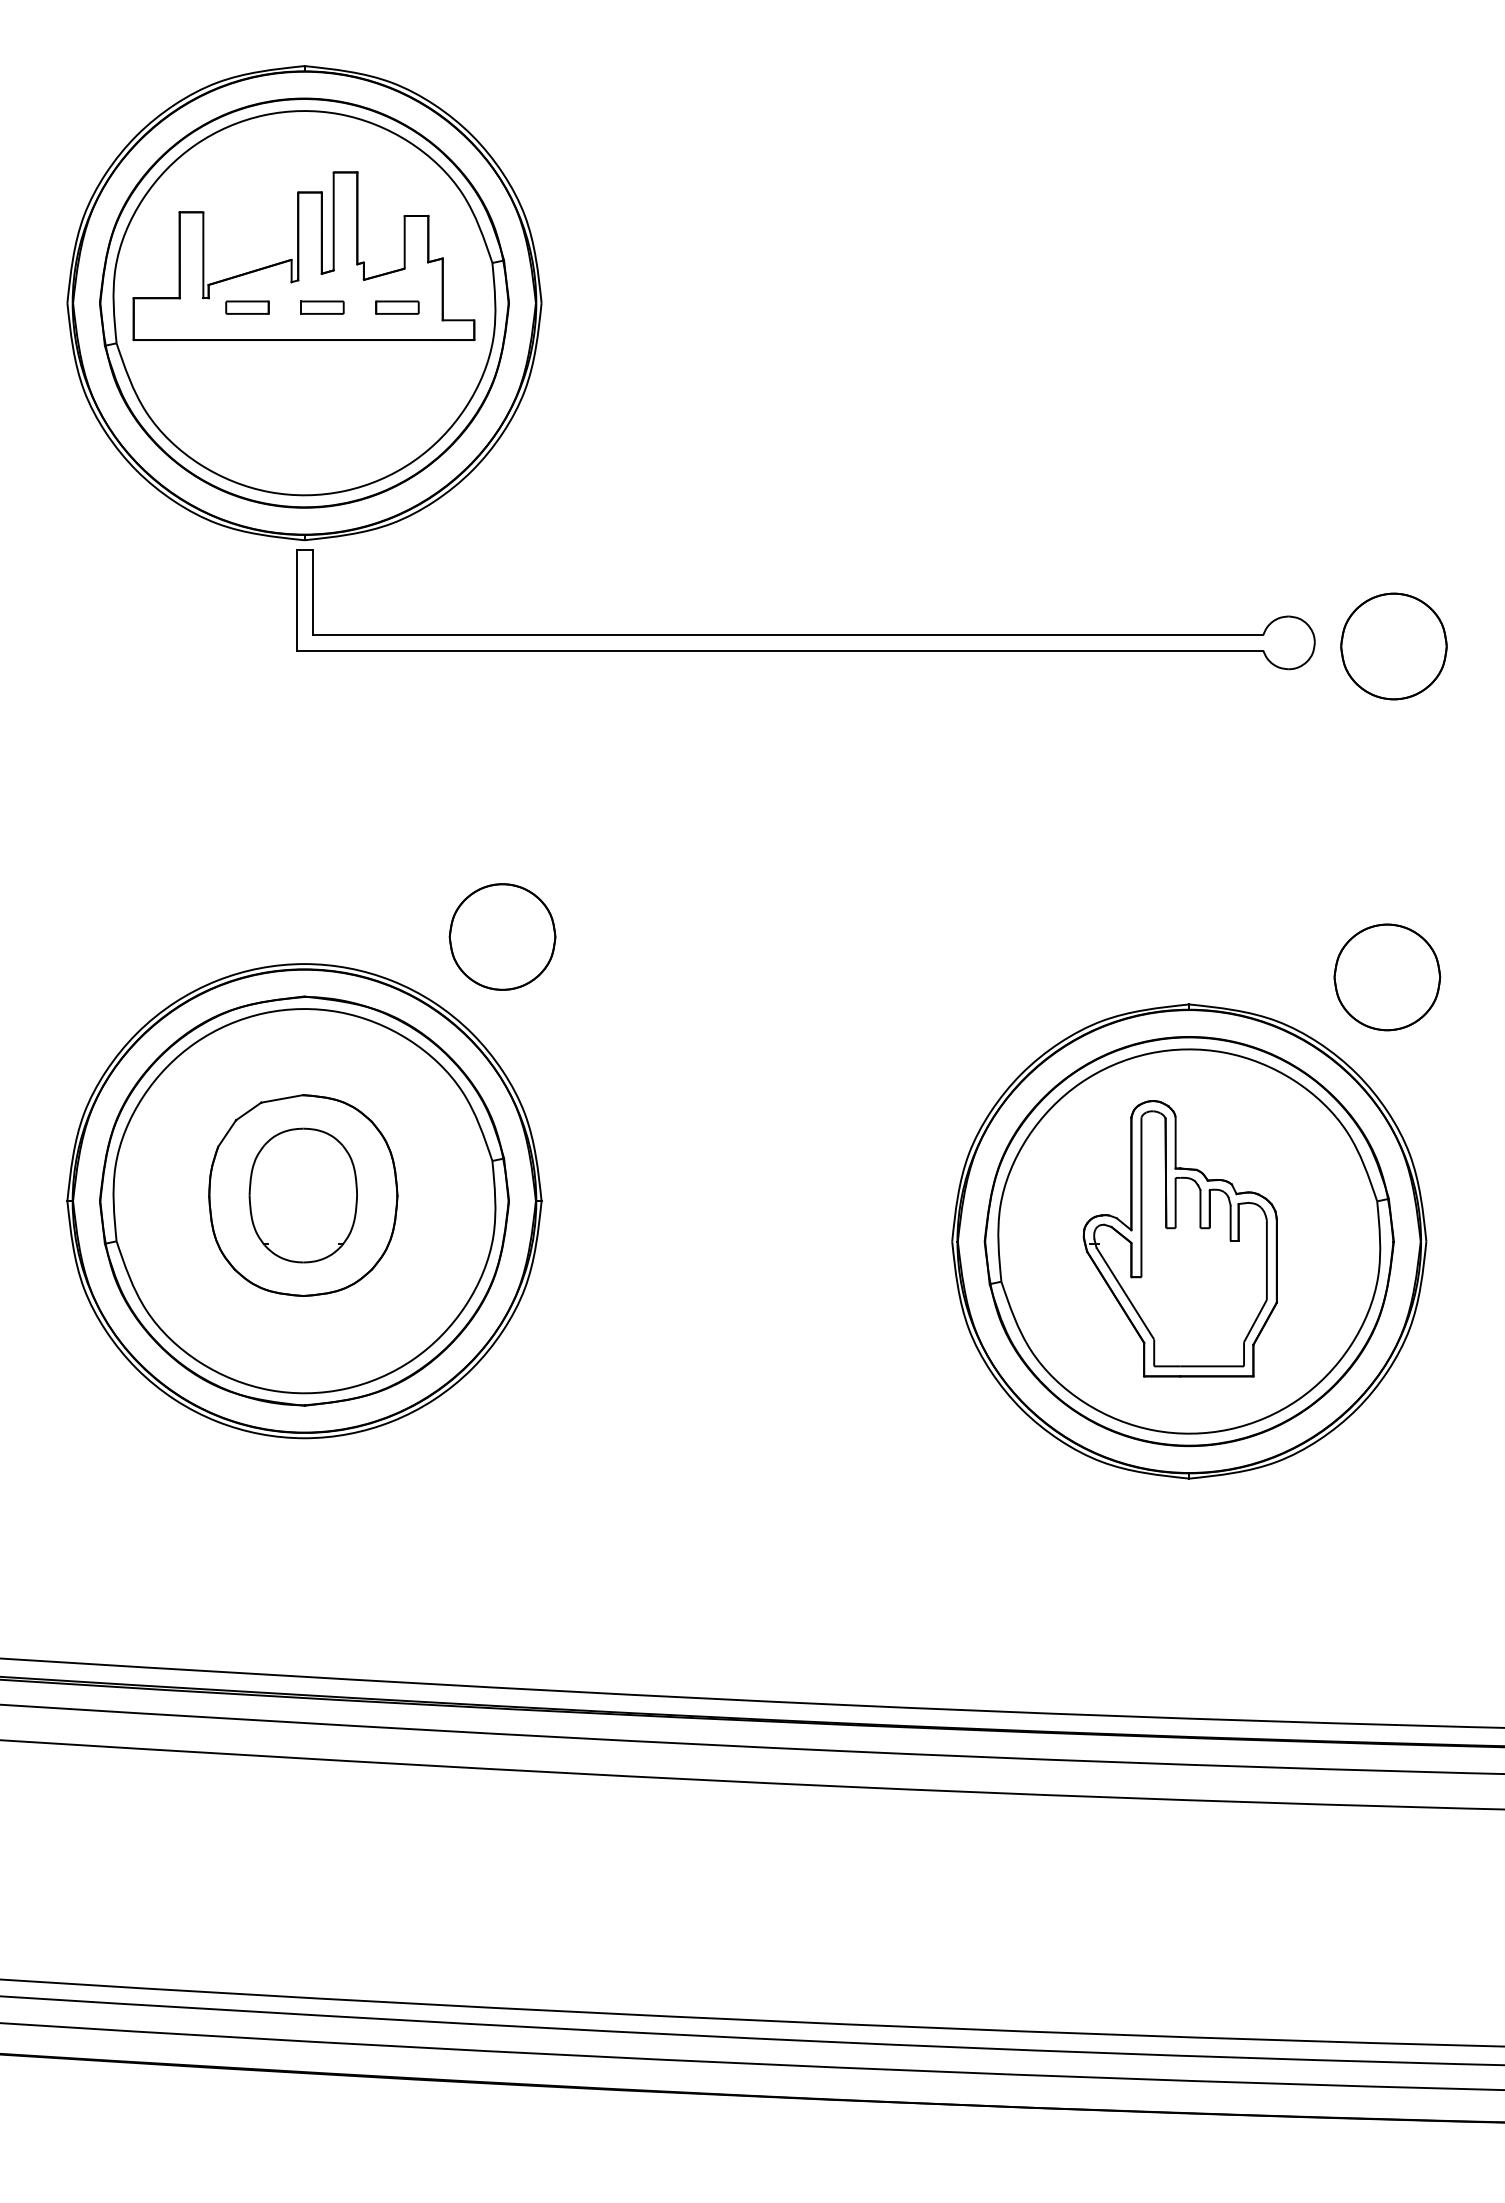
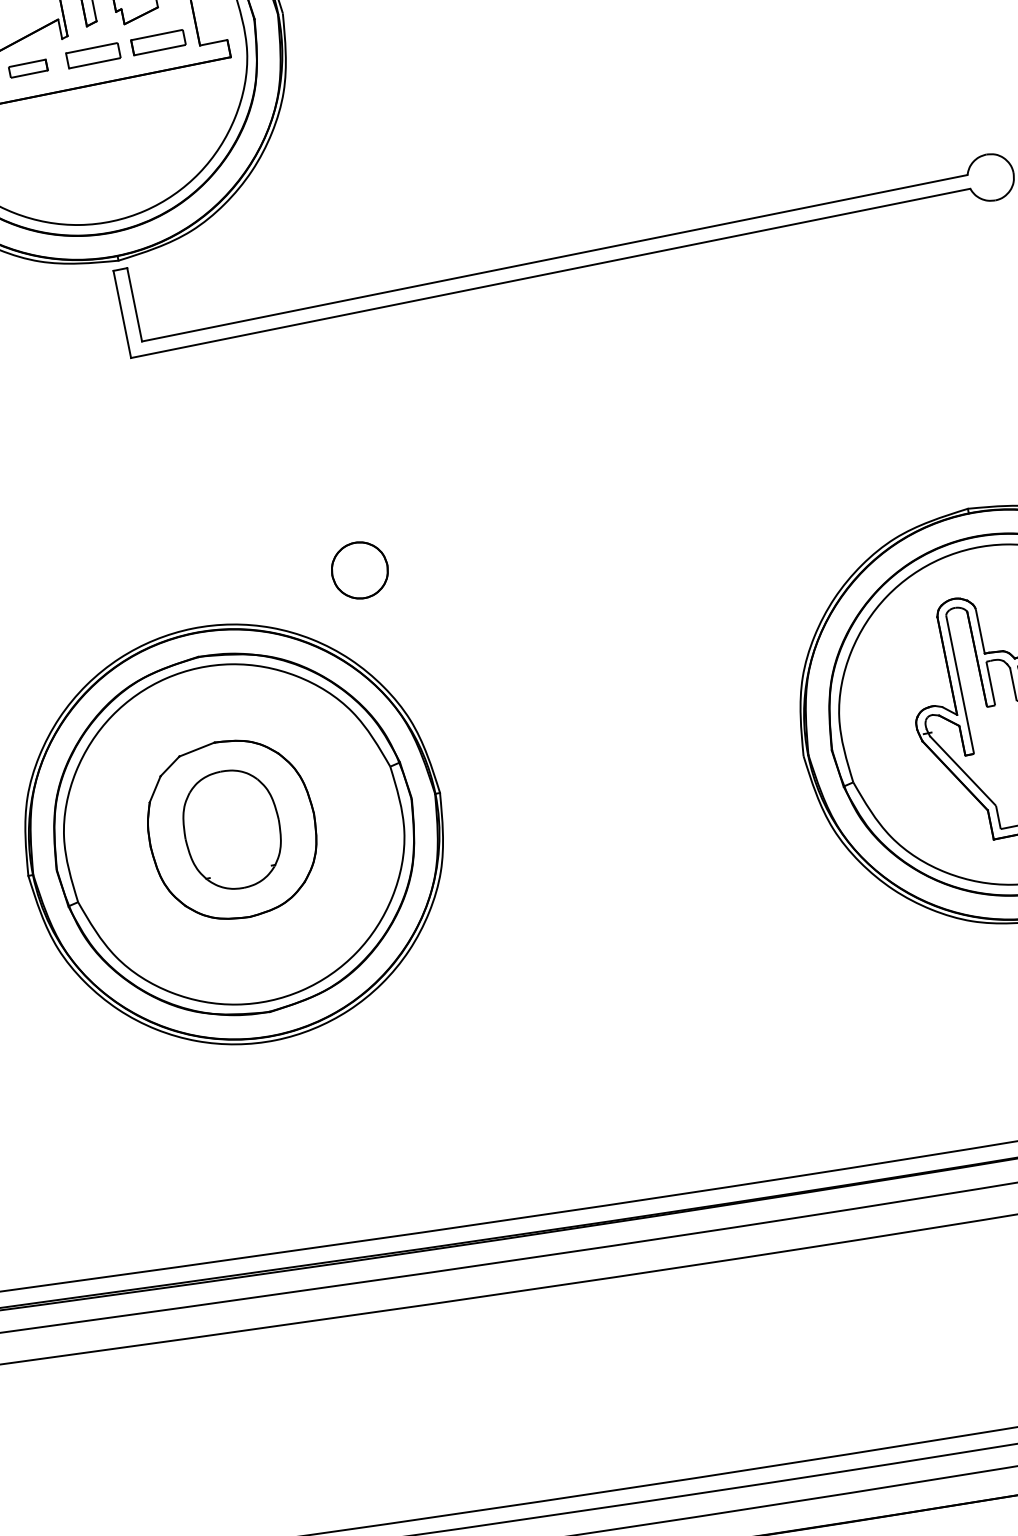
part: (322, 307) -> (93, 55), size x1.4
part: (397, 307) -> (158, 42), size x1.4
part: (502, 936) -> (359, 570), size x0.6

